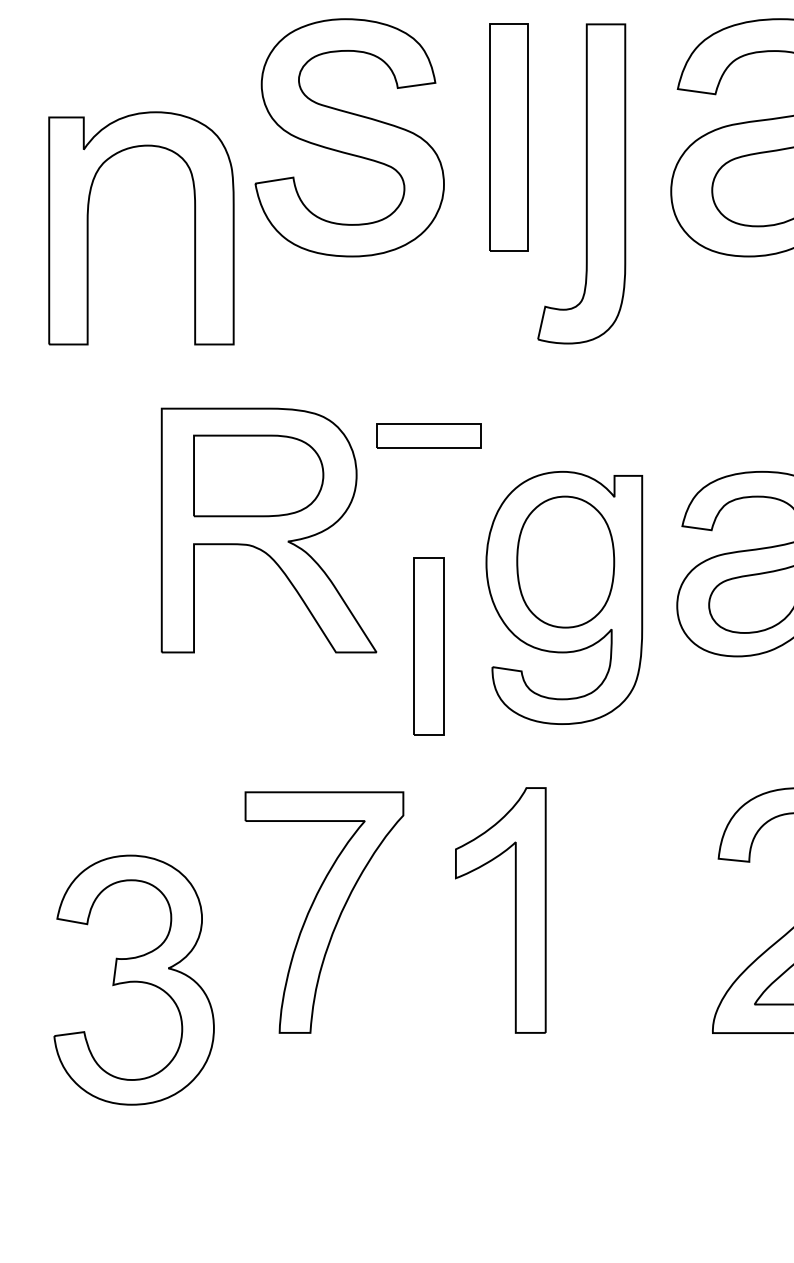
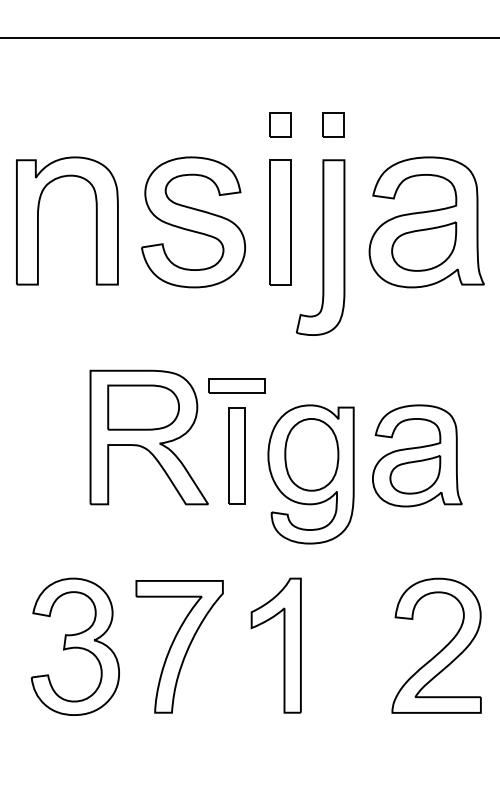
part: (88, 227) -> (38, 220), moved
part: (428, 645) -> (236, 455), moved
part: (132, 979) -> (74, 646), moved

